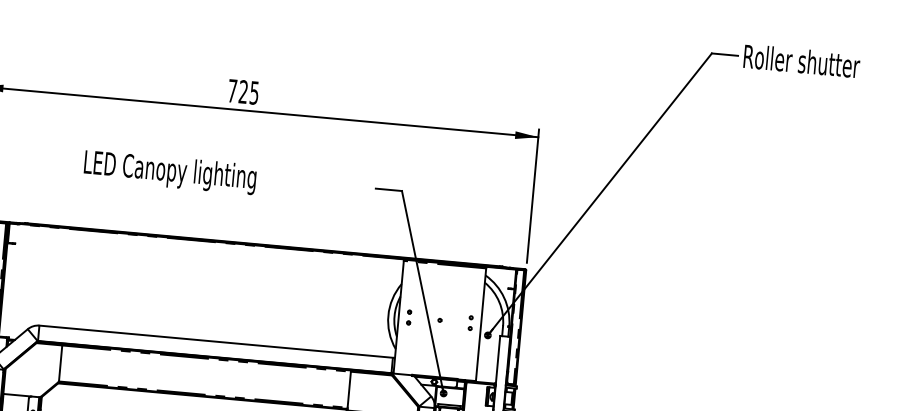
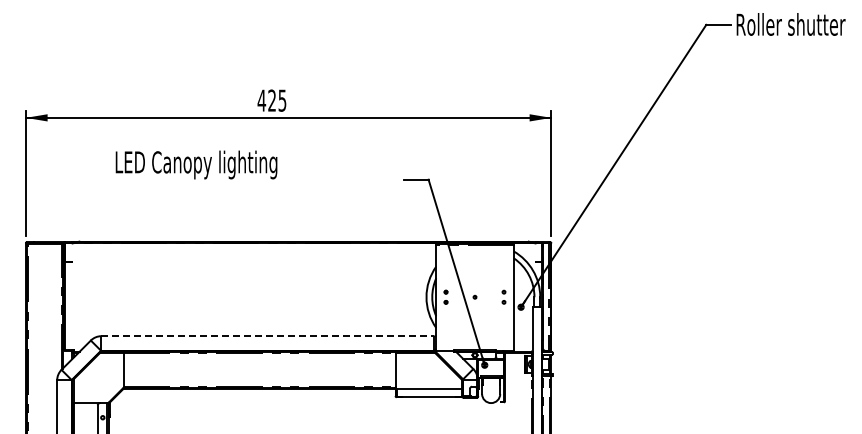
text: (232, 90) -> (261, 100), 725 -> 425
text: (170, 171) -> (196, 164), moved
line: (216, 342) -> (268, 336), solid -> dashed

